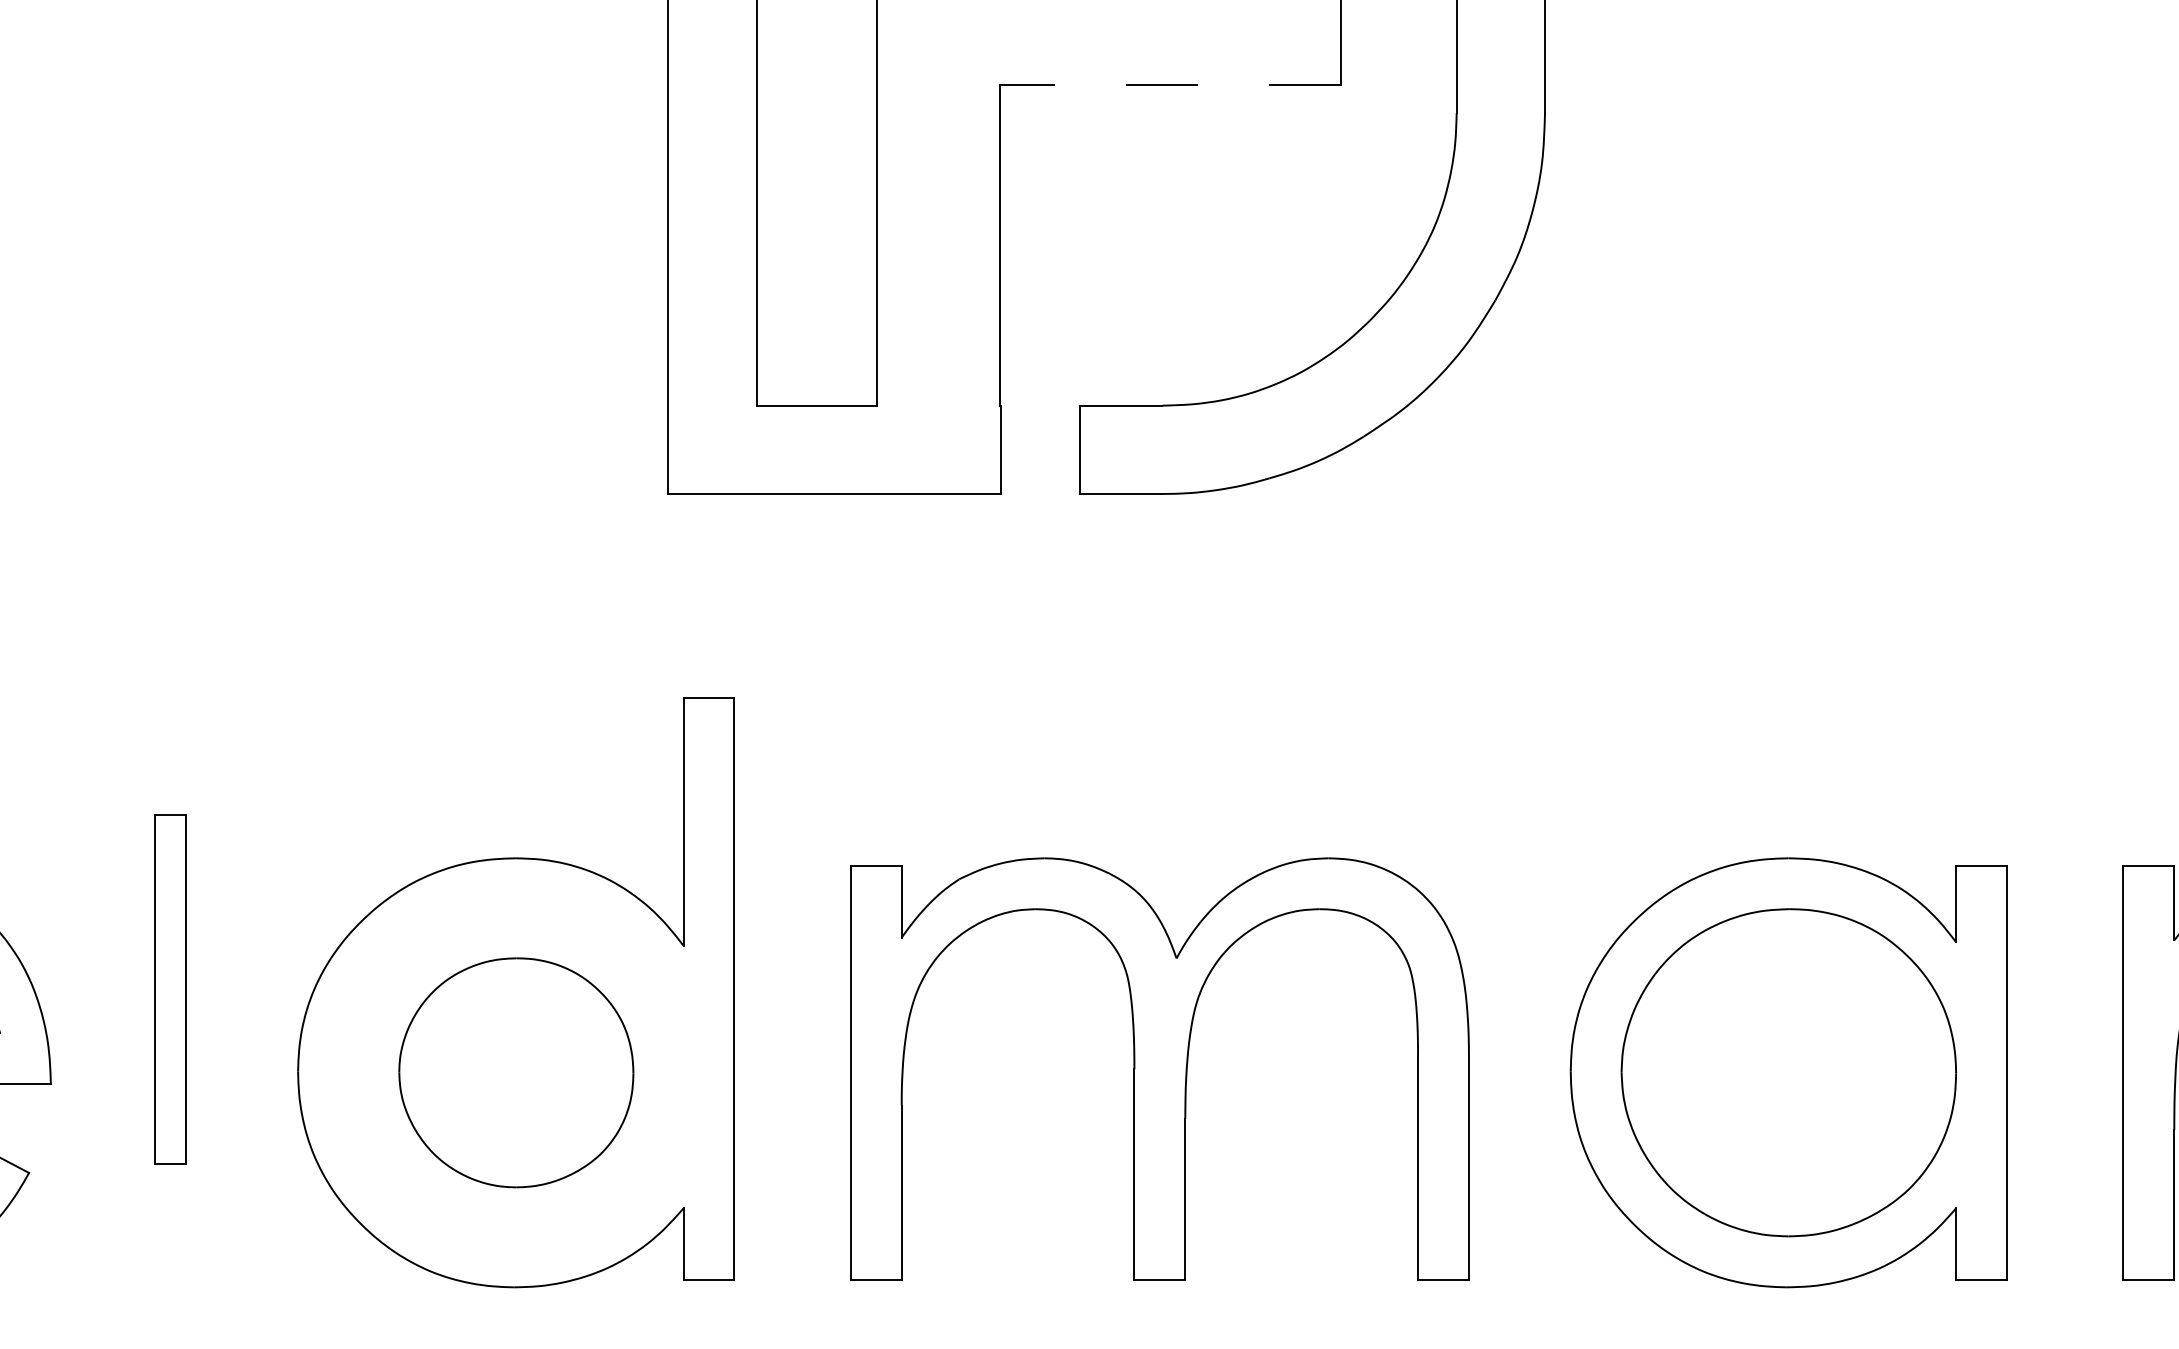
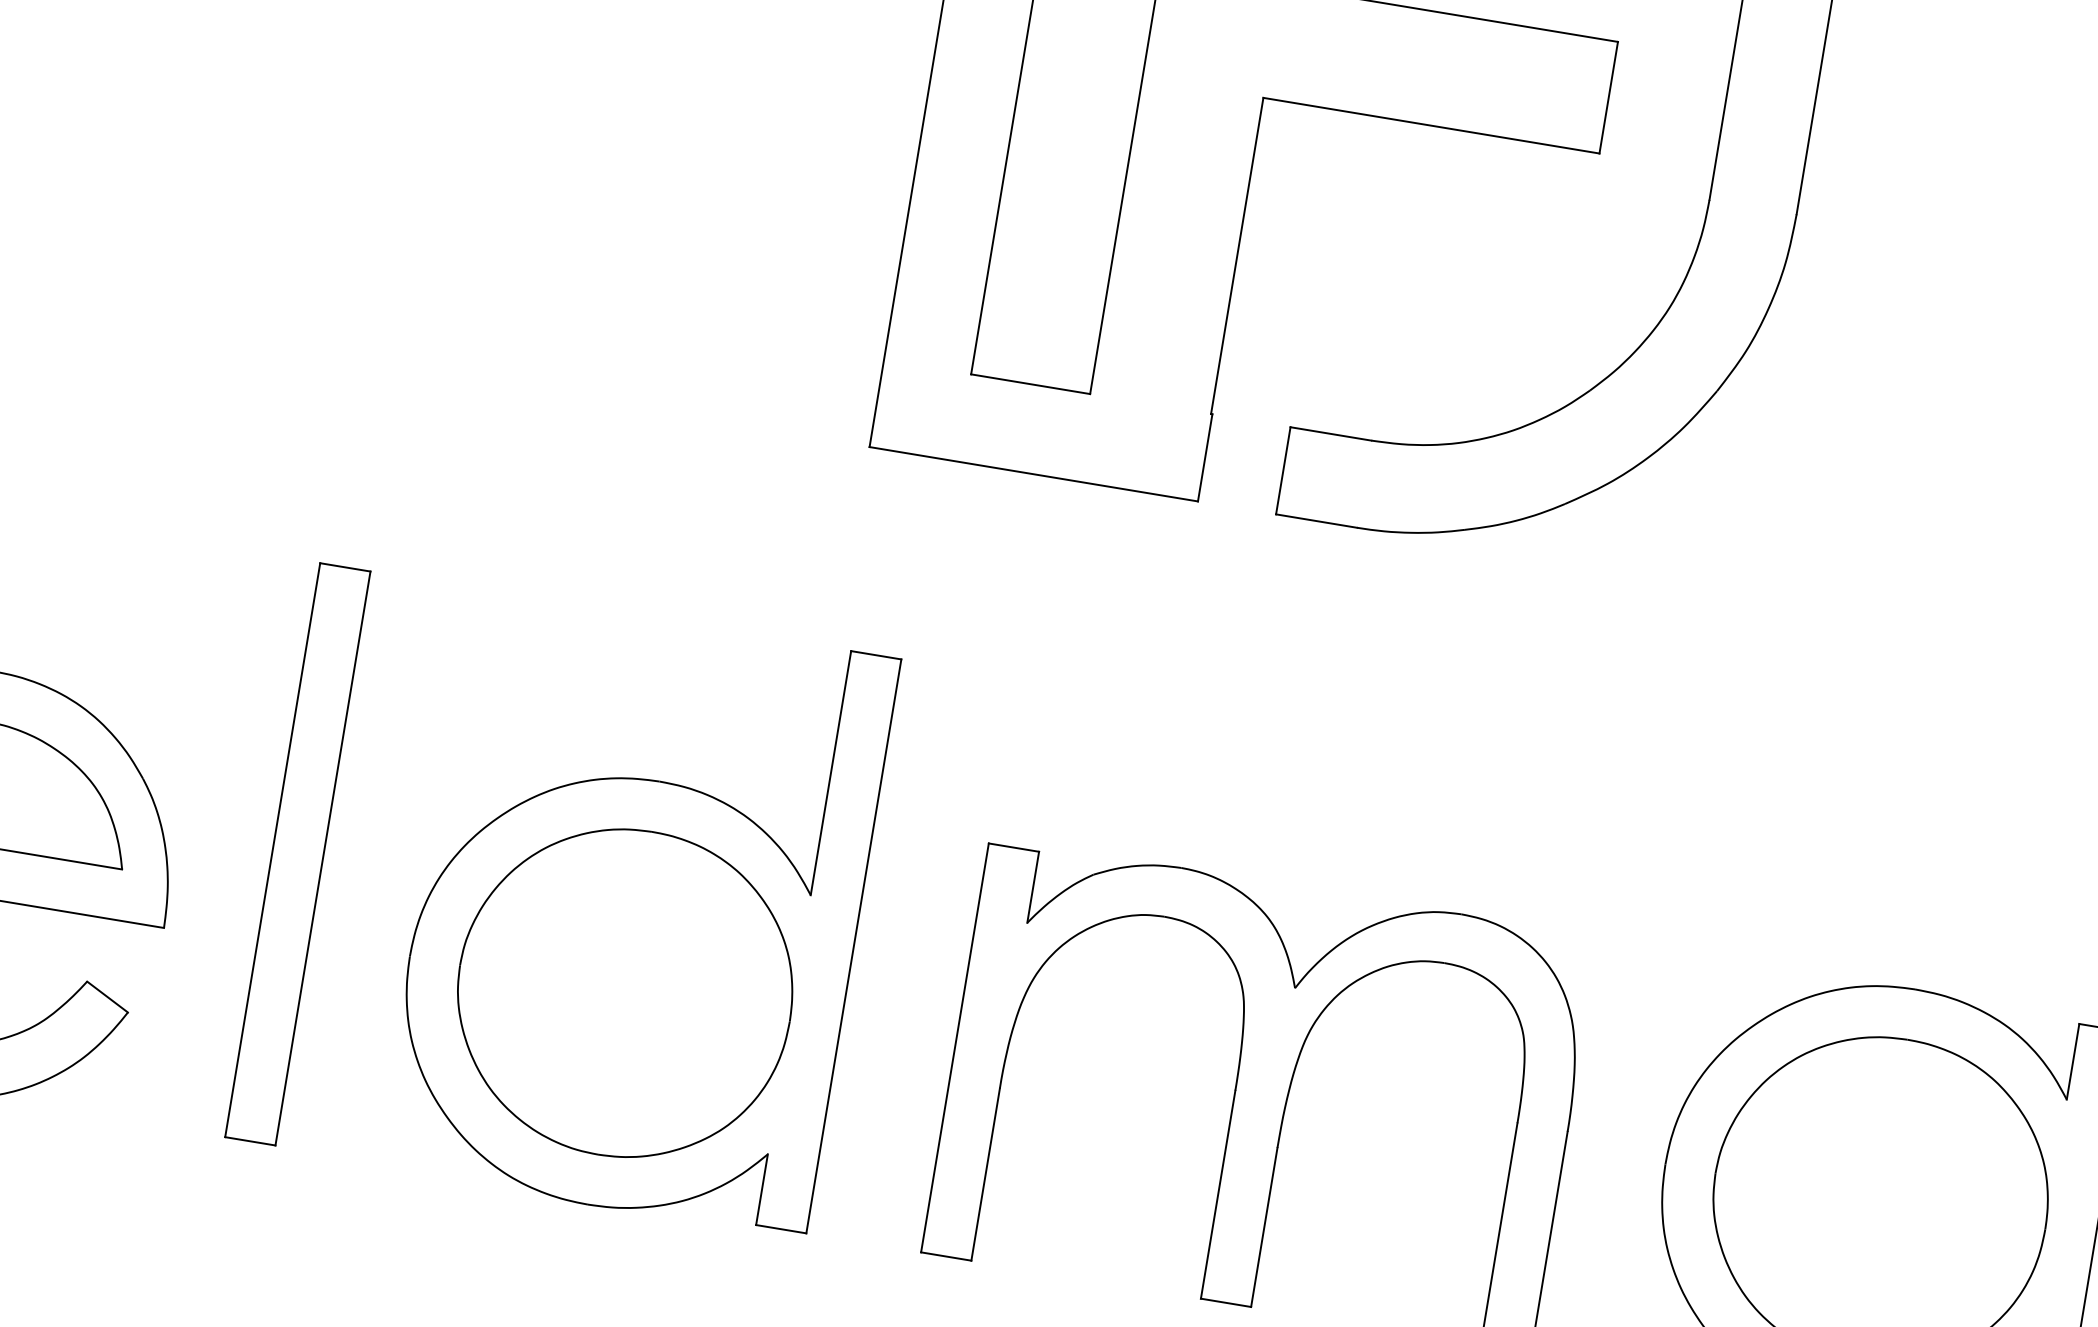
line: (1169, 85) -> (1430, 125), dashed -> solid
part: (170, 988) -> (297, 853), size x1.67
part: (516, 1072) -> (625, 992), size x1.43

